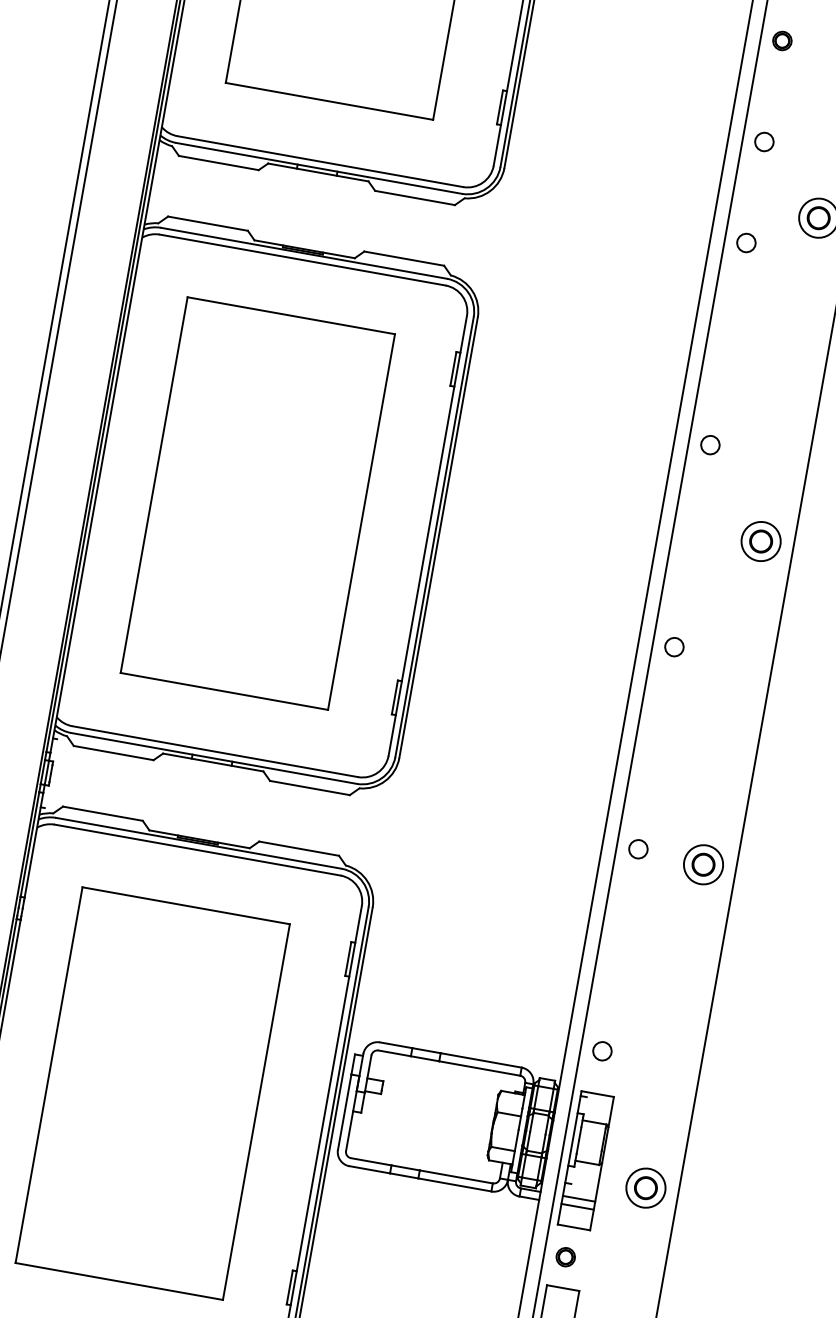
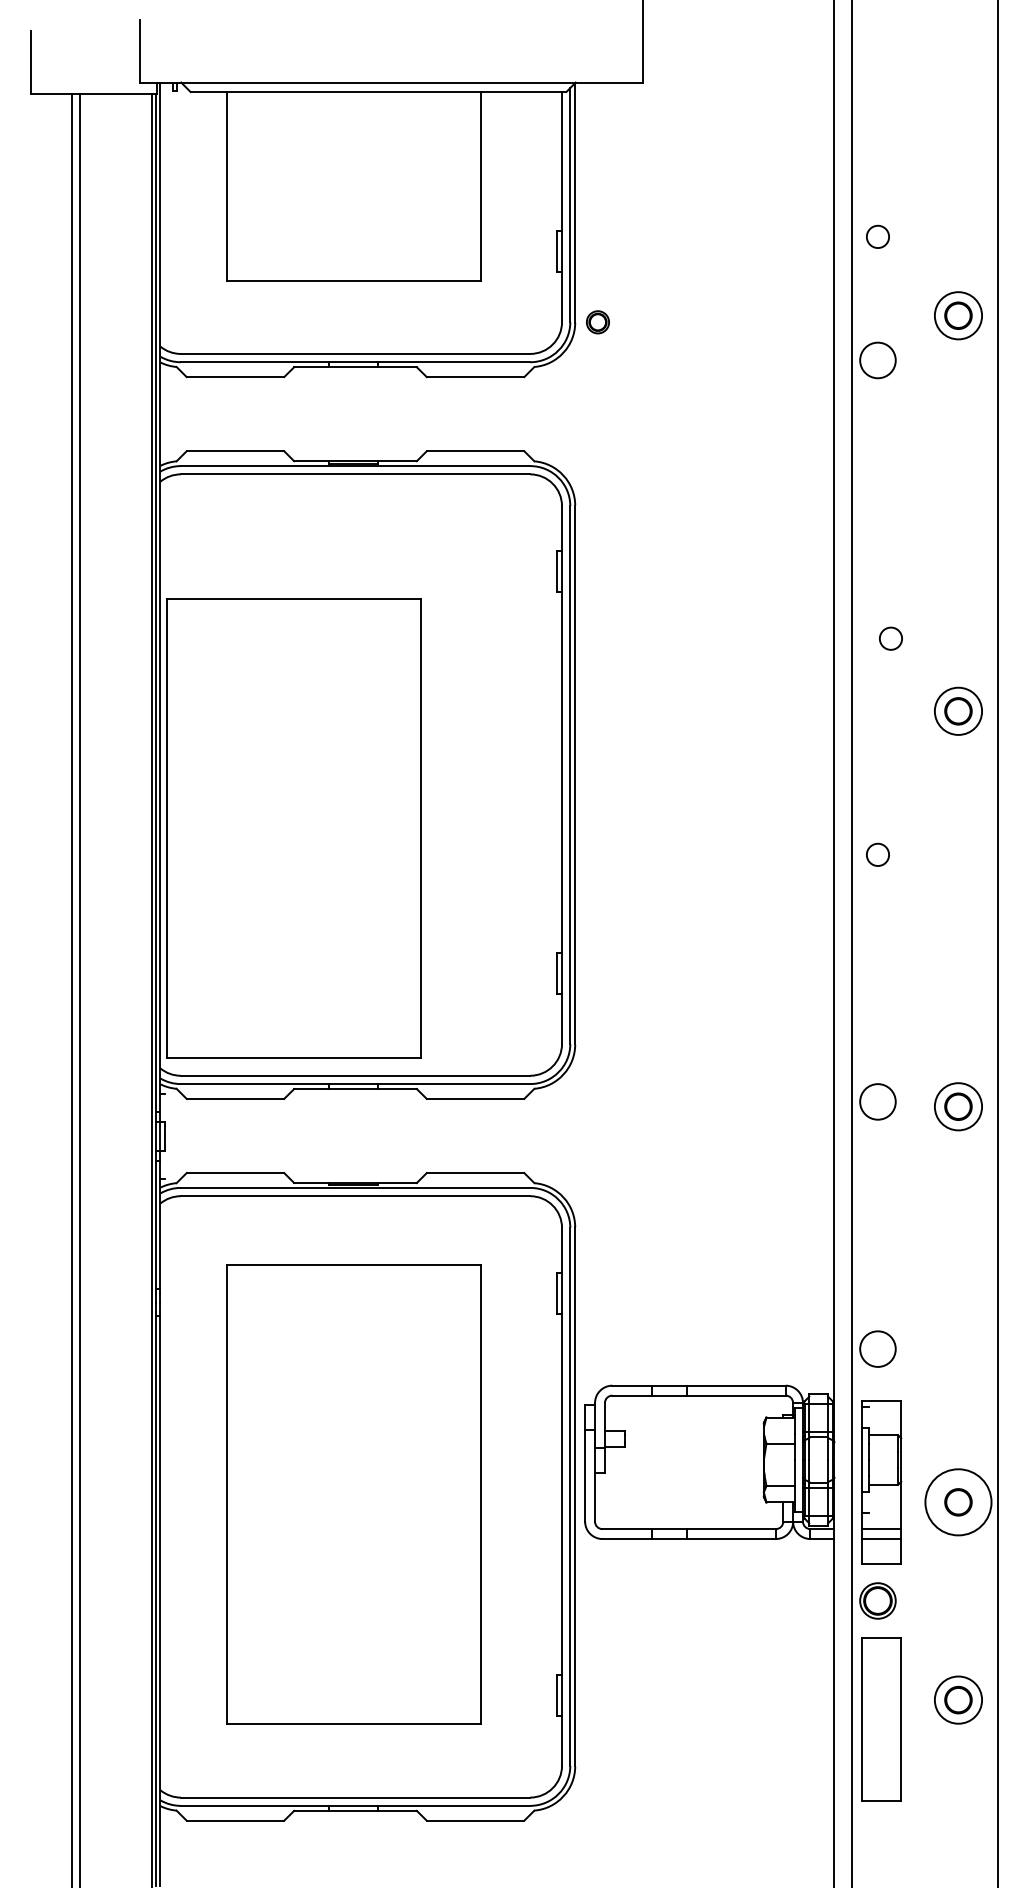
part: (781, 41) -> (597, 322), moved
circle: (746, 242) -> (877, 360), size x1.6
circle: (710, 444) -> (890, 638), moved
part: (257, 503) -> (293, 828), moved
circle: (637, 849) -> (877, 1102), size x1.6
circle: (602, 1051) -> (877, 1349), size x1.6
circle: (646, 1187) -> (958, 1501), size x1.4
part: (565, 1257) -> (877, 1601), size x1.6

